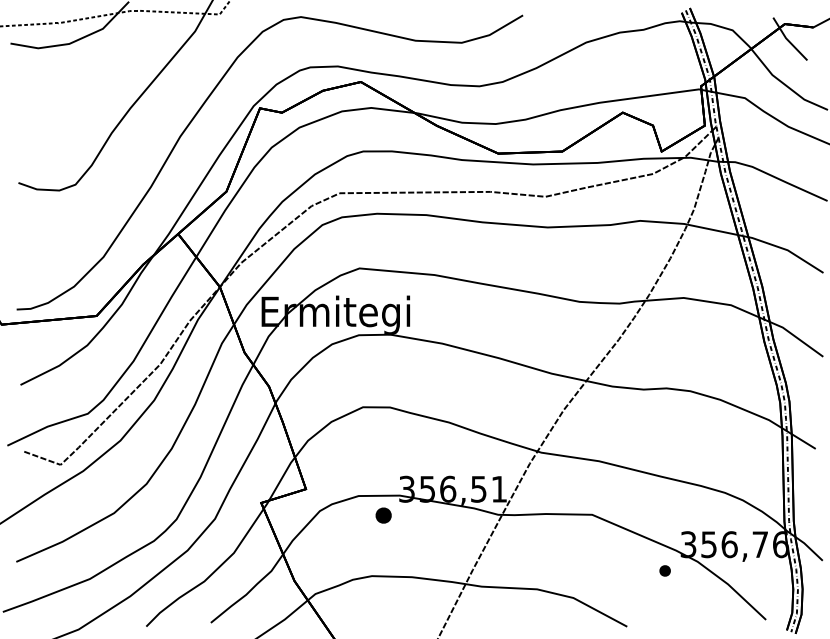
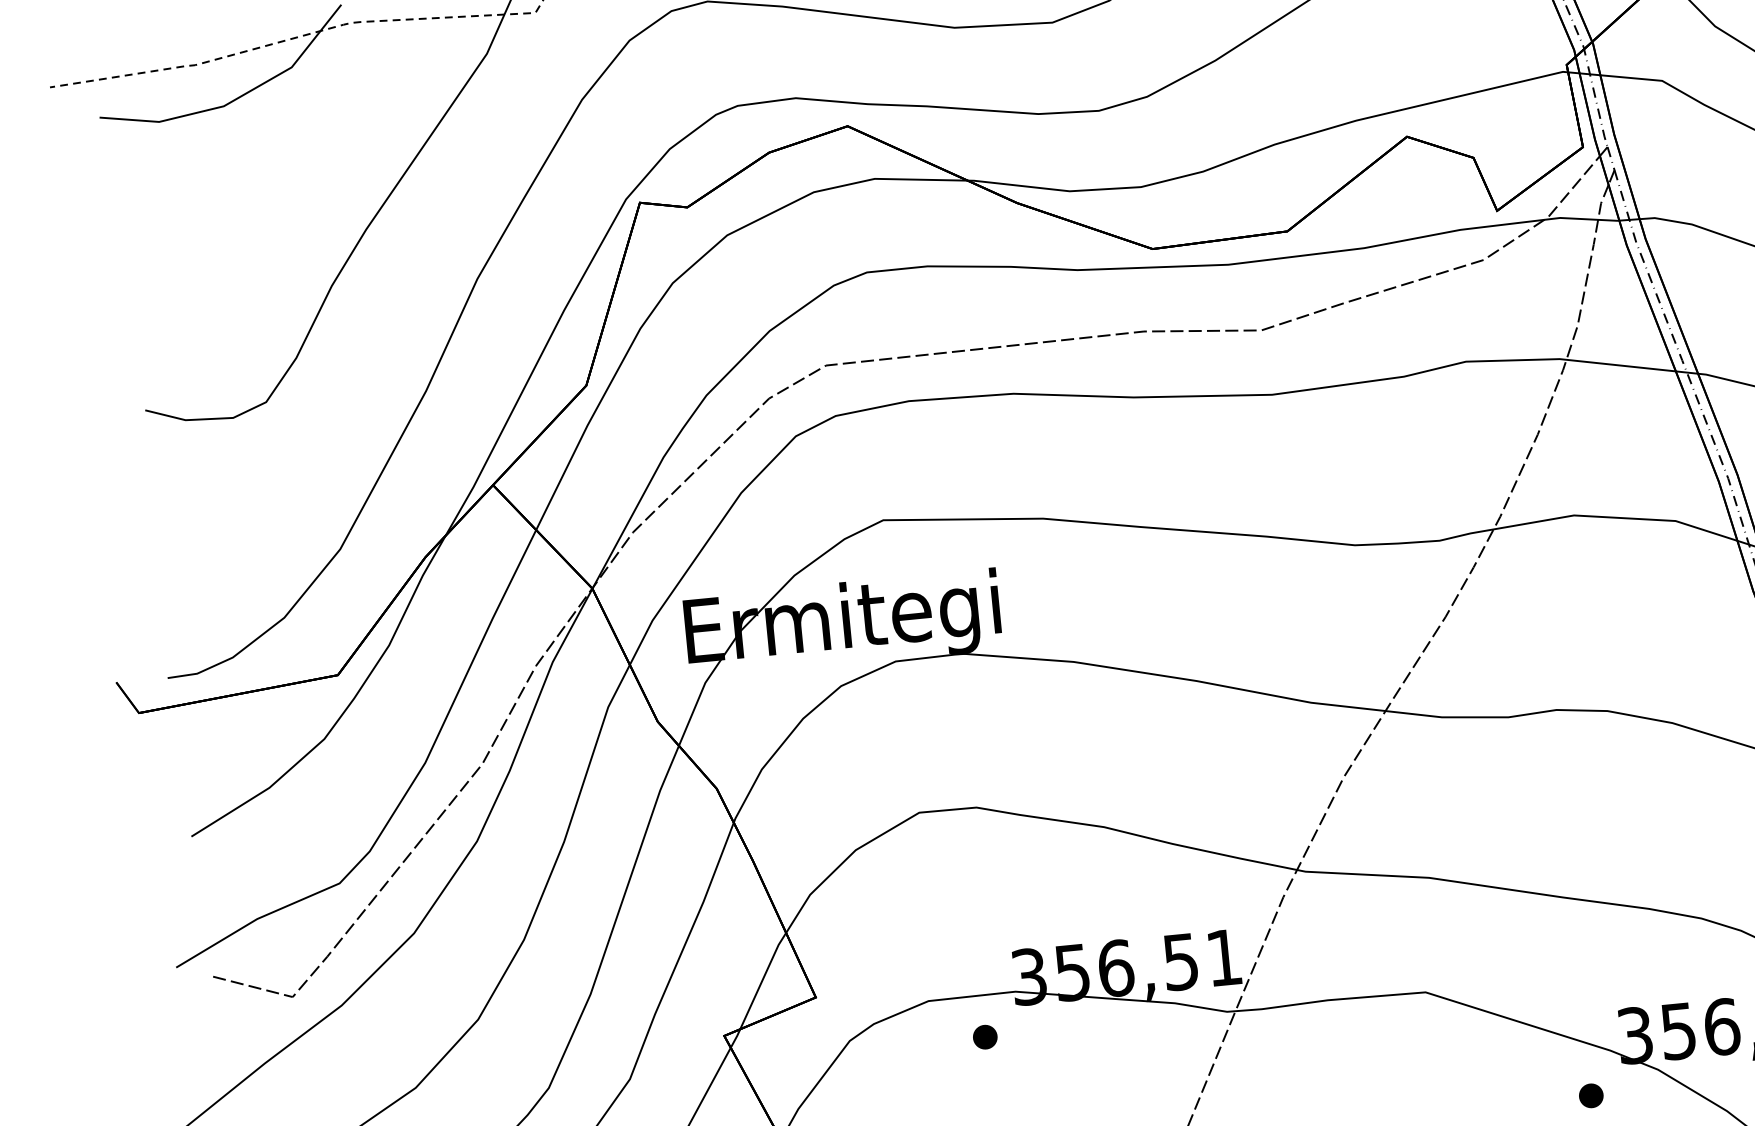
part: (383, 515) -> (985, 1037), size x0.71

